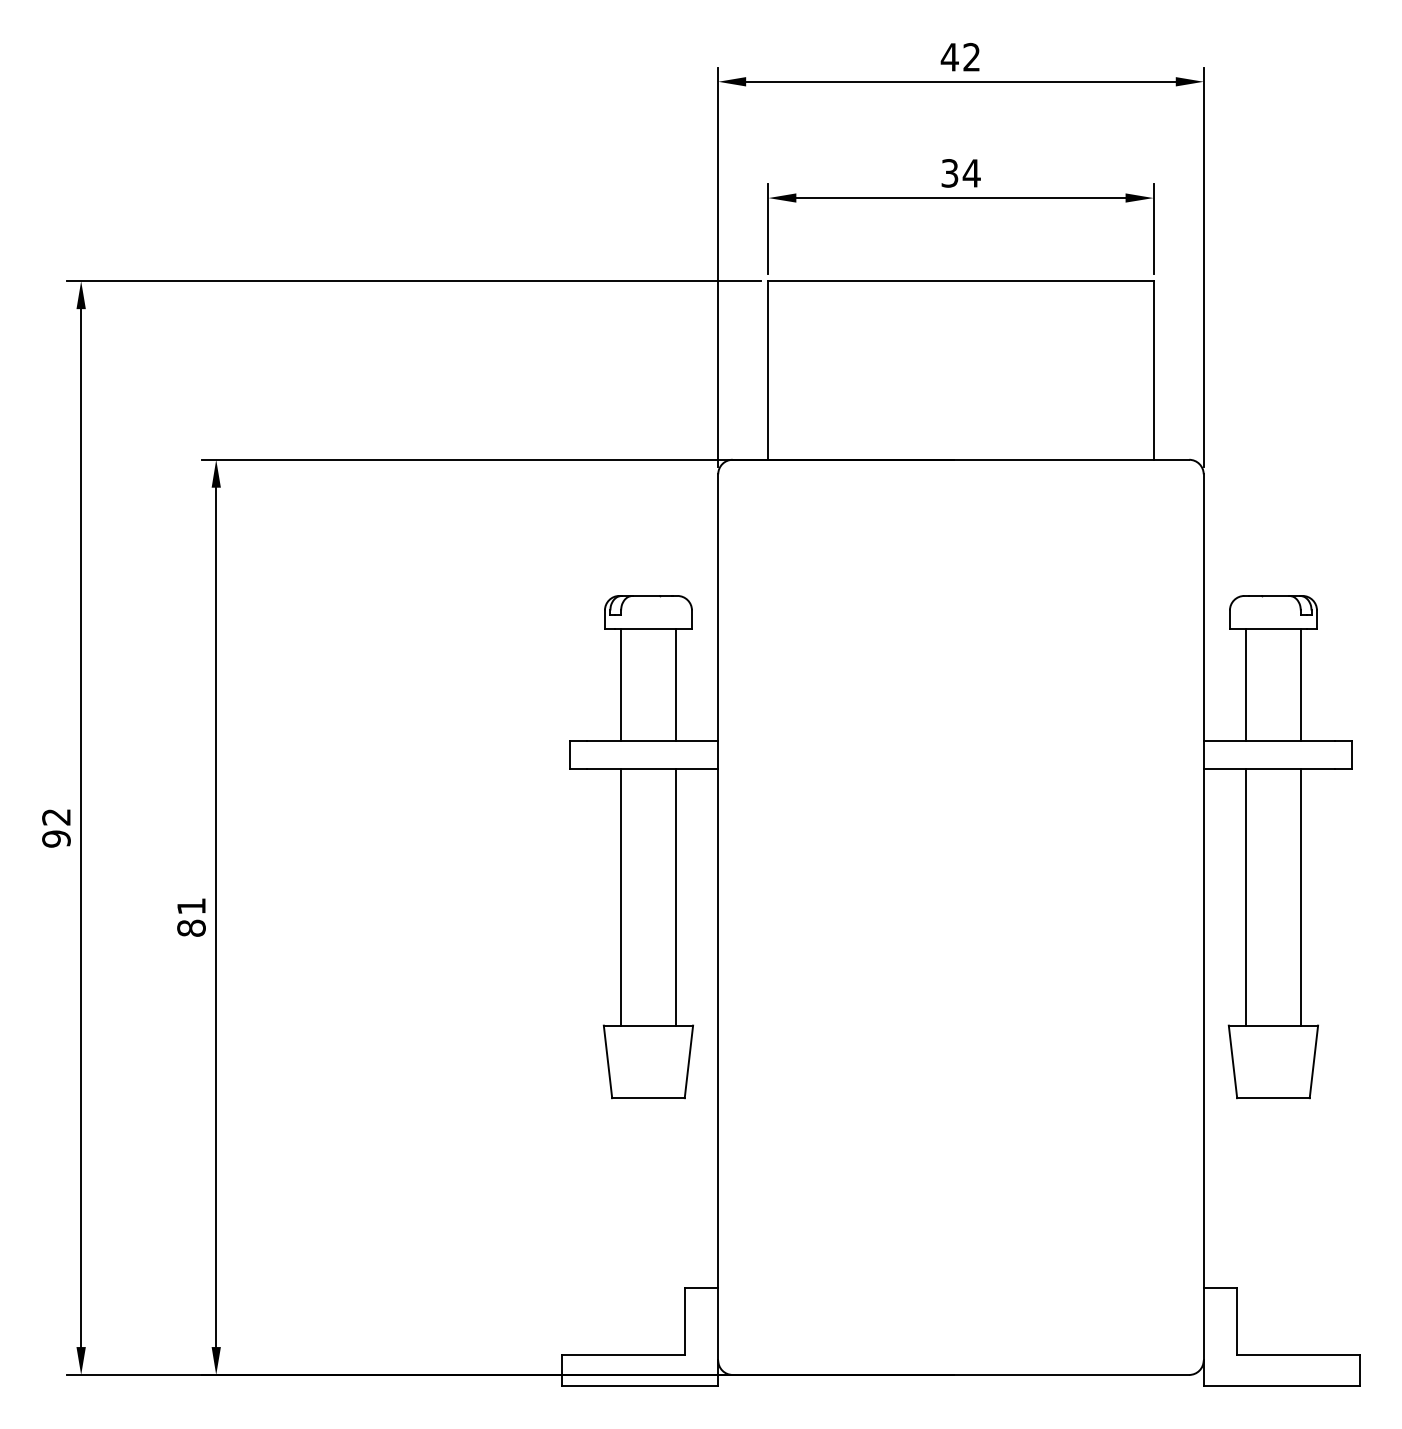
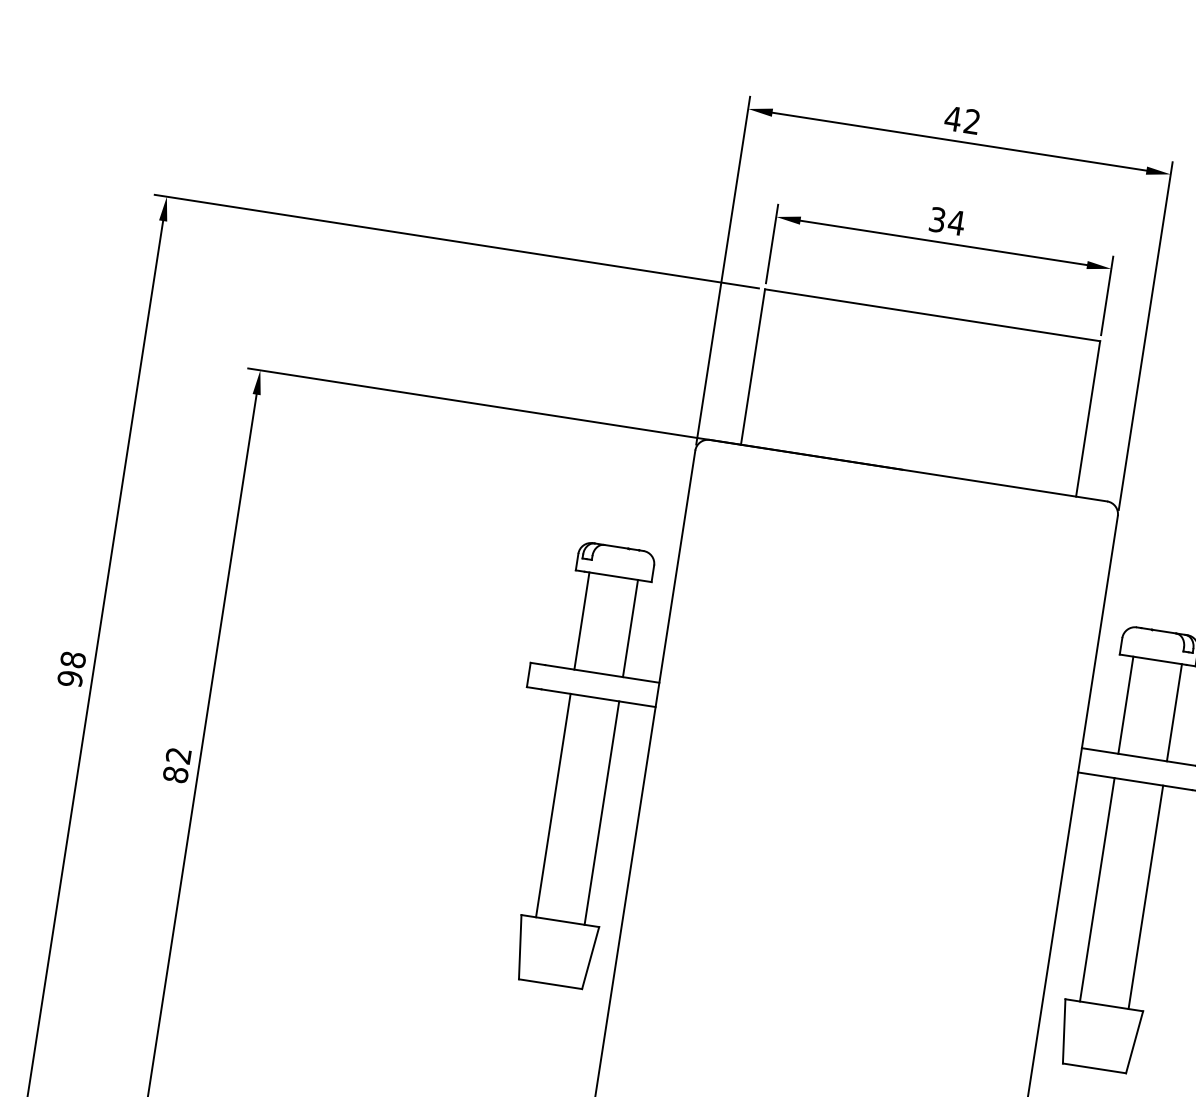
text: (56, 816) -> (73, 659), 92 -> 98
text: (191, 906) -> (178, 755), 81 -> 82

